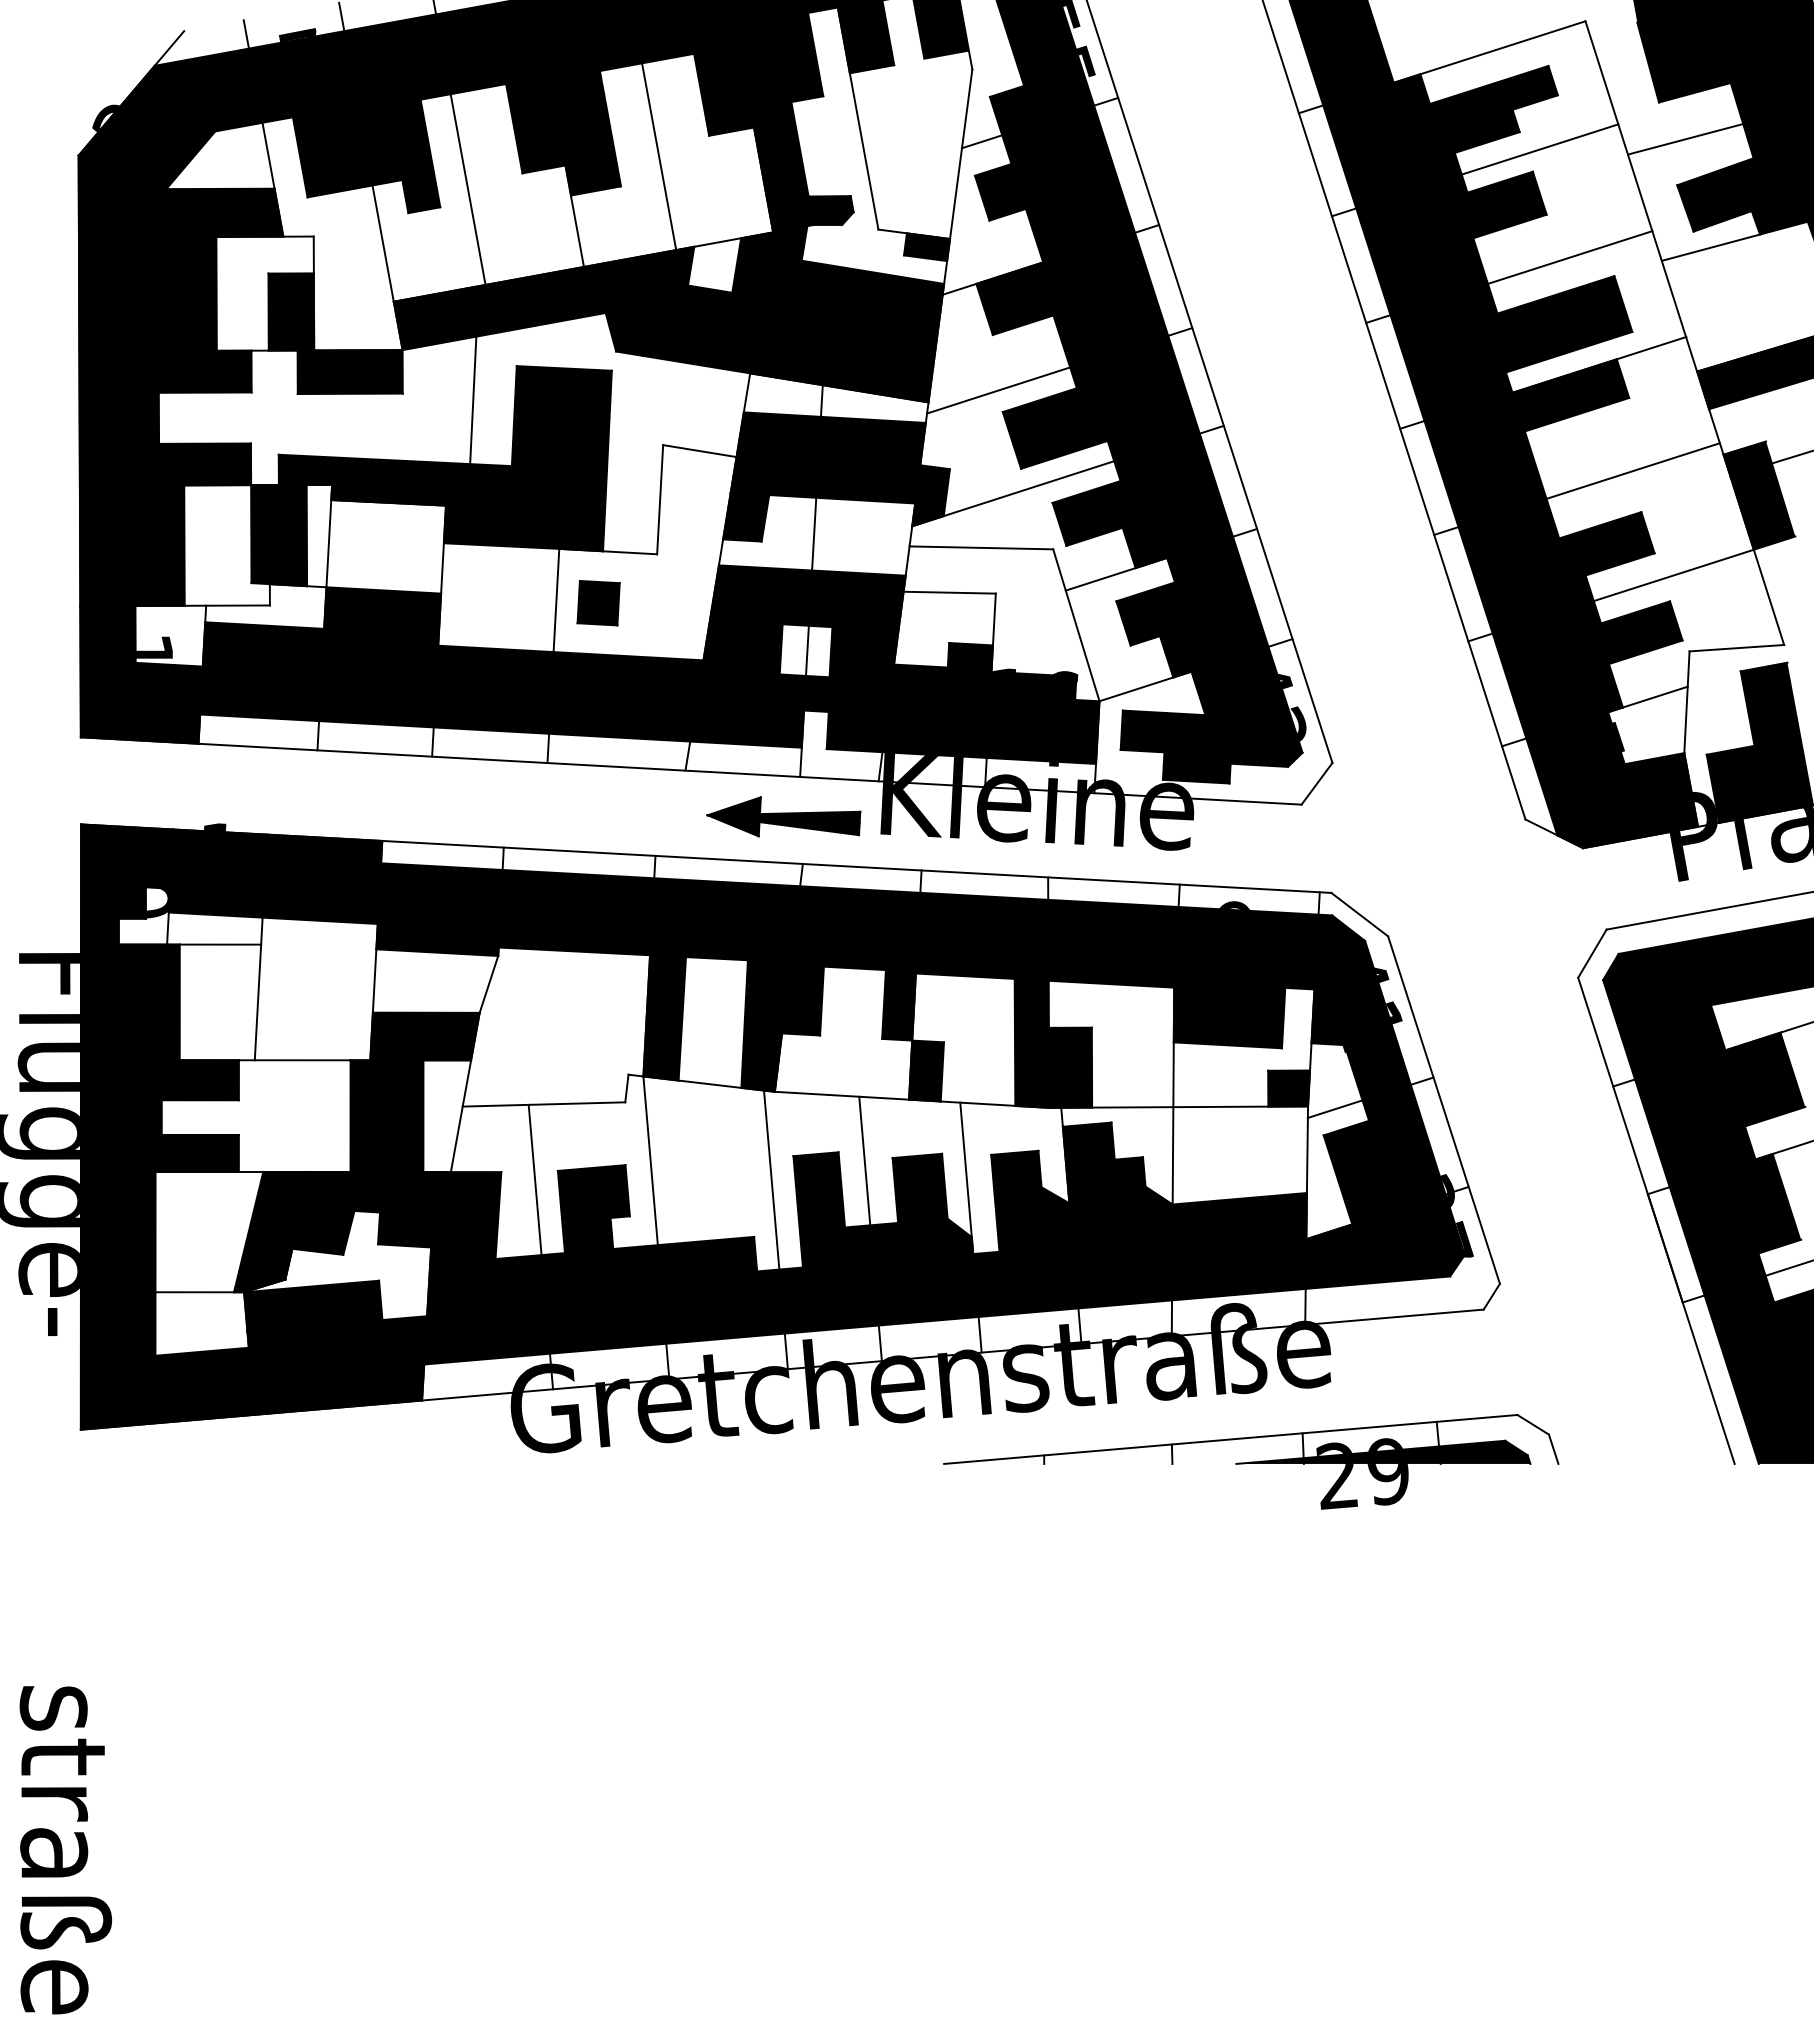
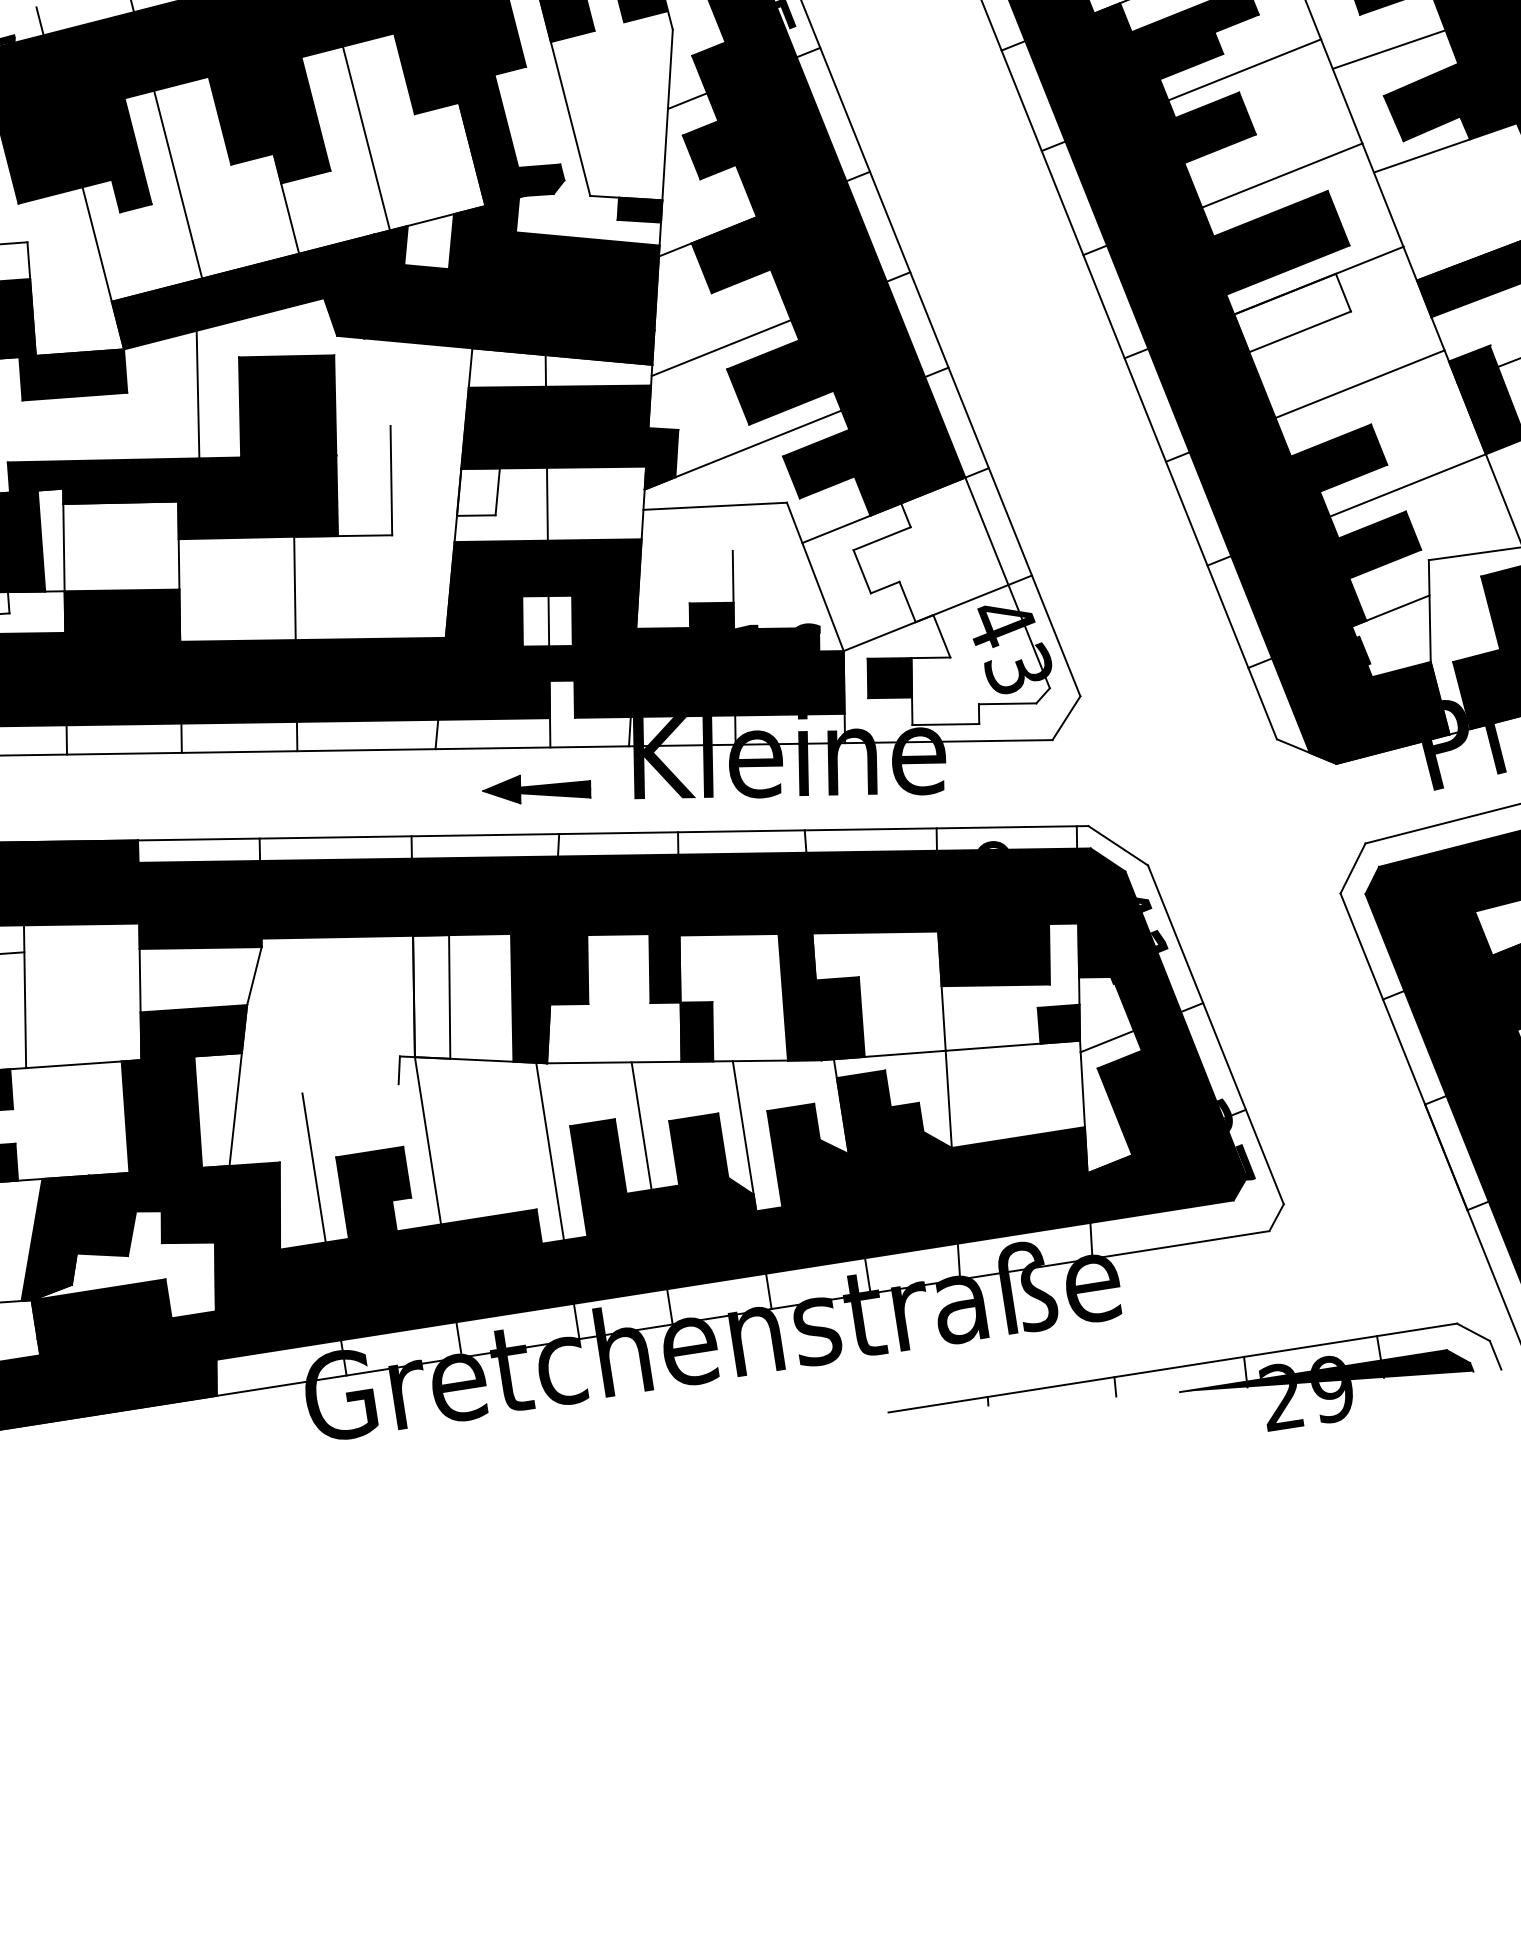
fill: (1570, 395) -> (1292, 313), removed
line: (699, 451) -> (427, 429), removed
fill: (746, 516) -> (478, 491), removed
line: (949, 592) -> (686, 553), removed
part: (598, 603) -> (337, 588), removed
fill: (1209, 659) -> (950, 601), removed
part: (783, 816) -> (536, 788), size x0.7
fill: (657, 1017) -> (424, 997), removed
line: (543, 1104) -> (317, 1092), removed
part: (1251, 1461) -> (1195, 1388), moved

